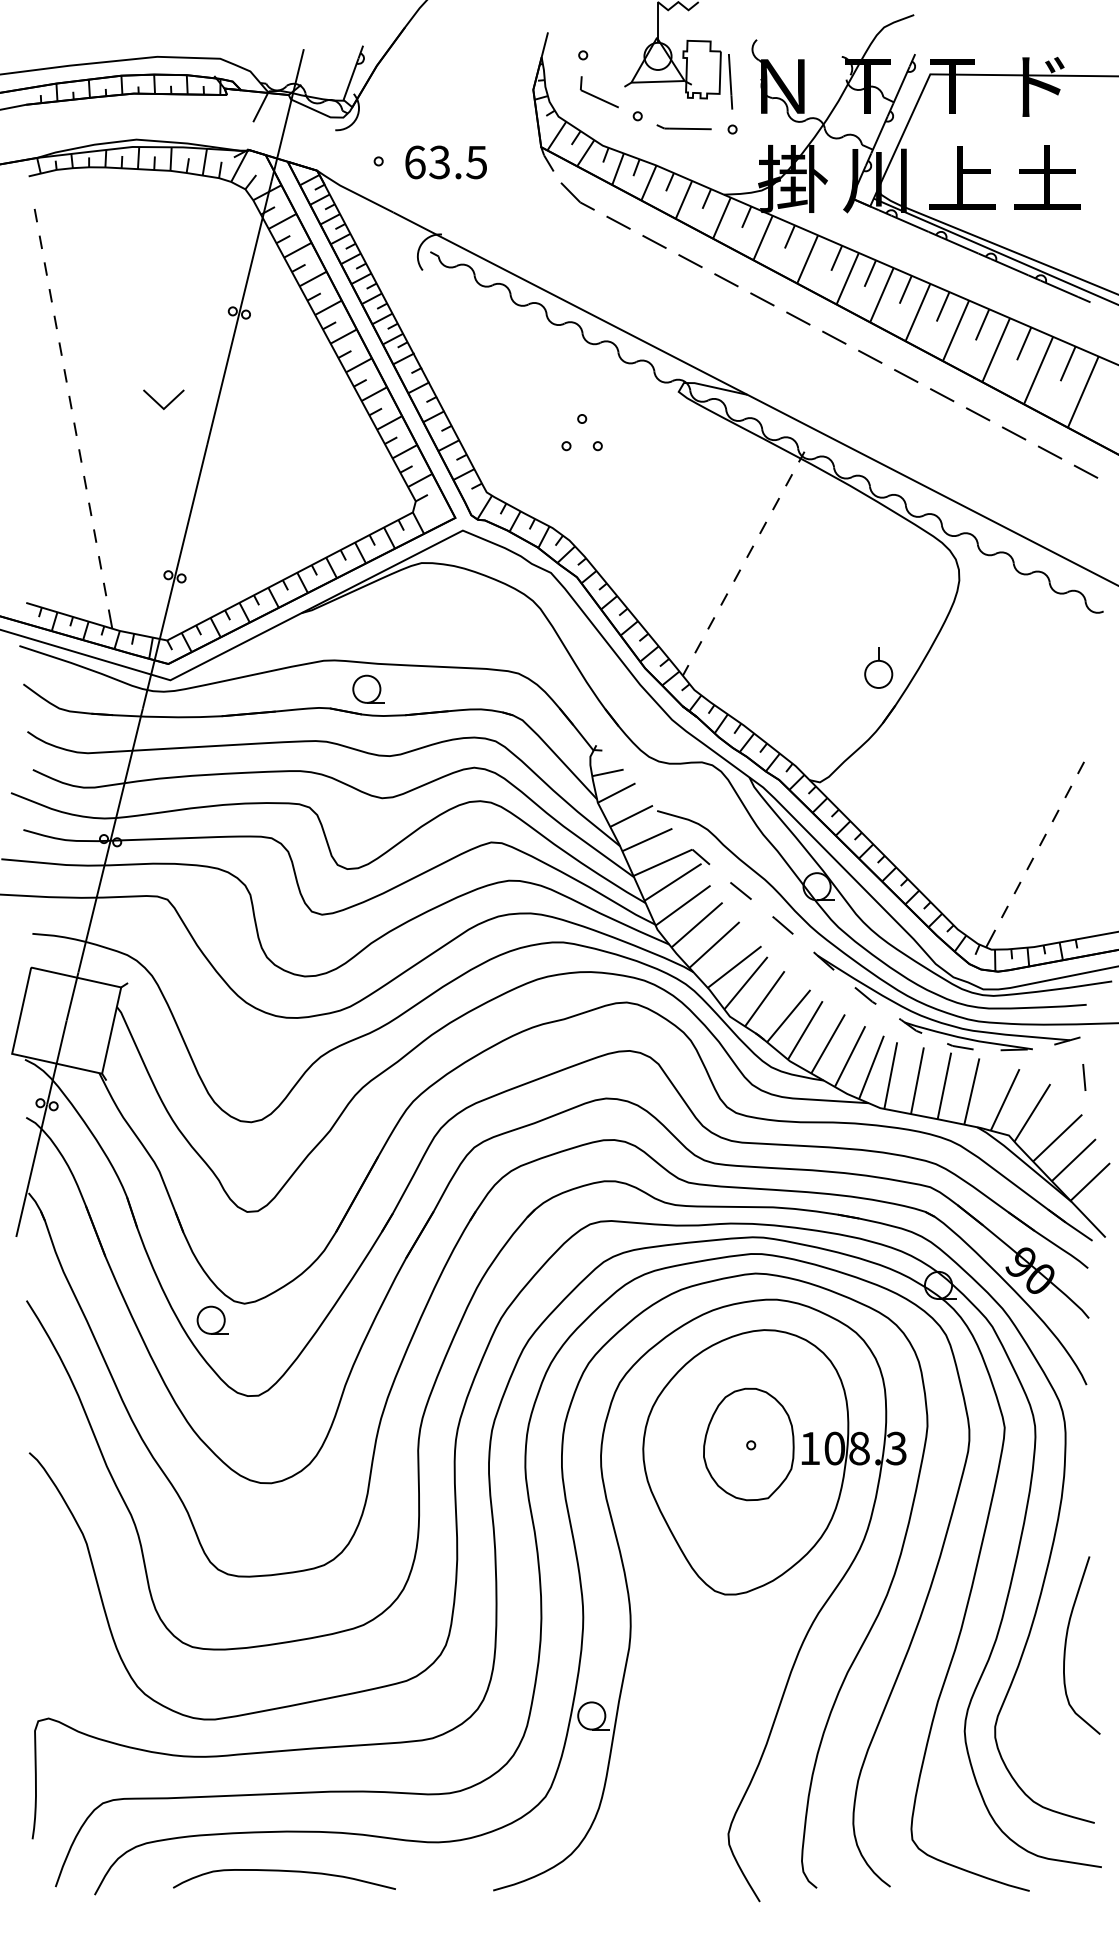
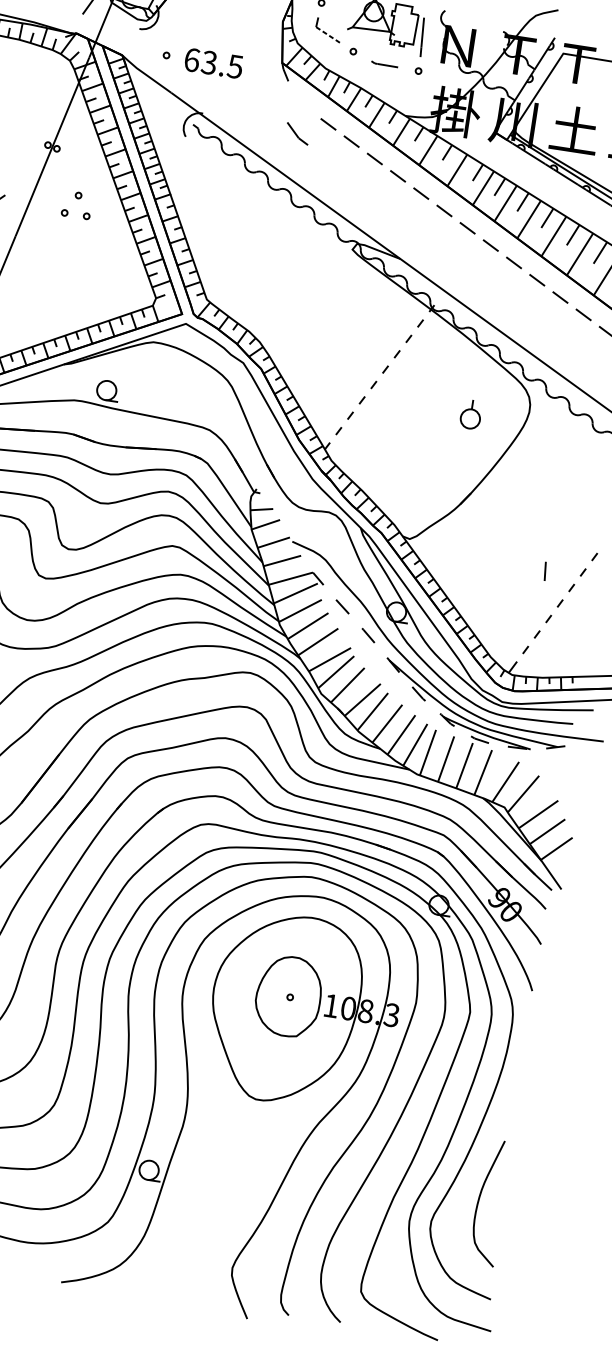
line: (599, 98) -> (328, 35), solid -> dashed
part: (683, 127) -> (384, 64), size x0.7
text: (949, 174) -> (566, 126), 上 -> 土
part: (577, 196) -> (297, 133), moved
part: (581, 423) -> (77, 198), moved
part: (878, 667) -> (470, 414), moved
part: (368, 688) -> (108, 390), moved
line: (1084, 1077) -> (545, 571), moved
curve: (1066, 1645) -> (479, 1201), moved

